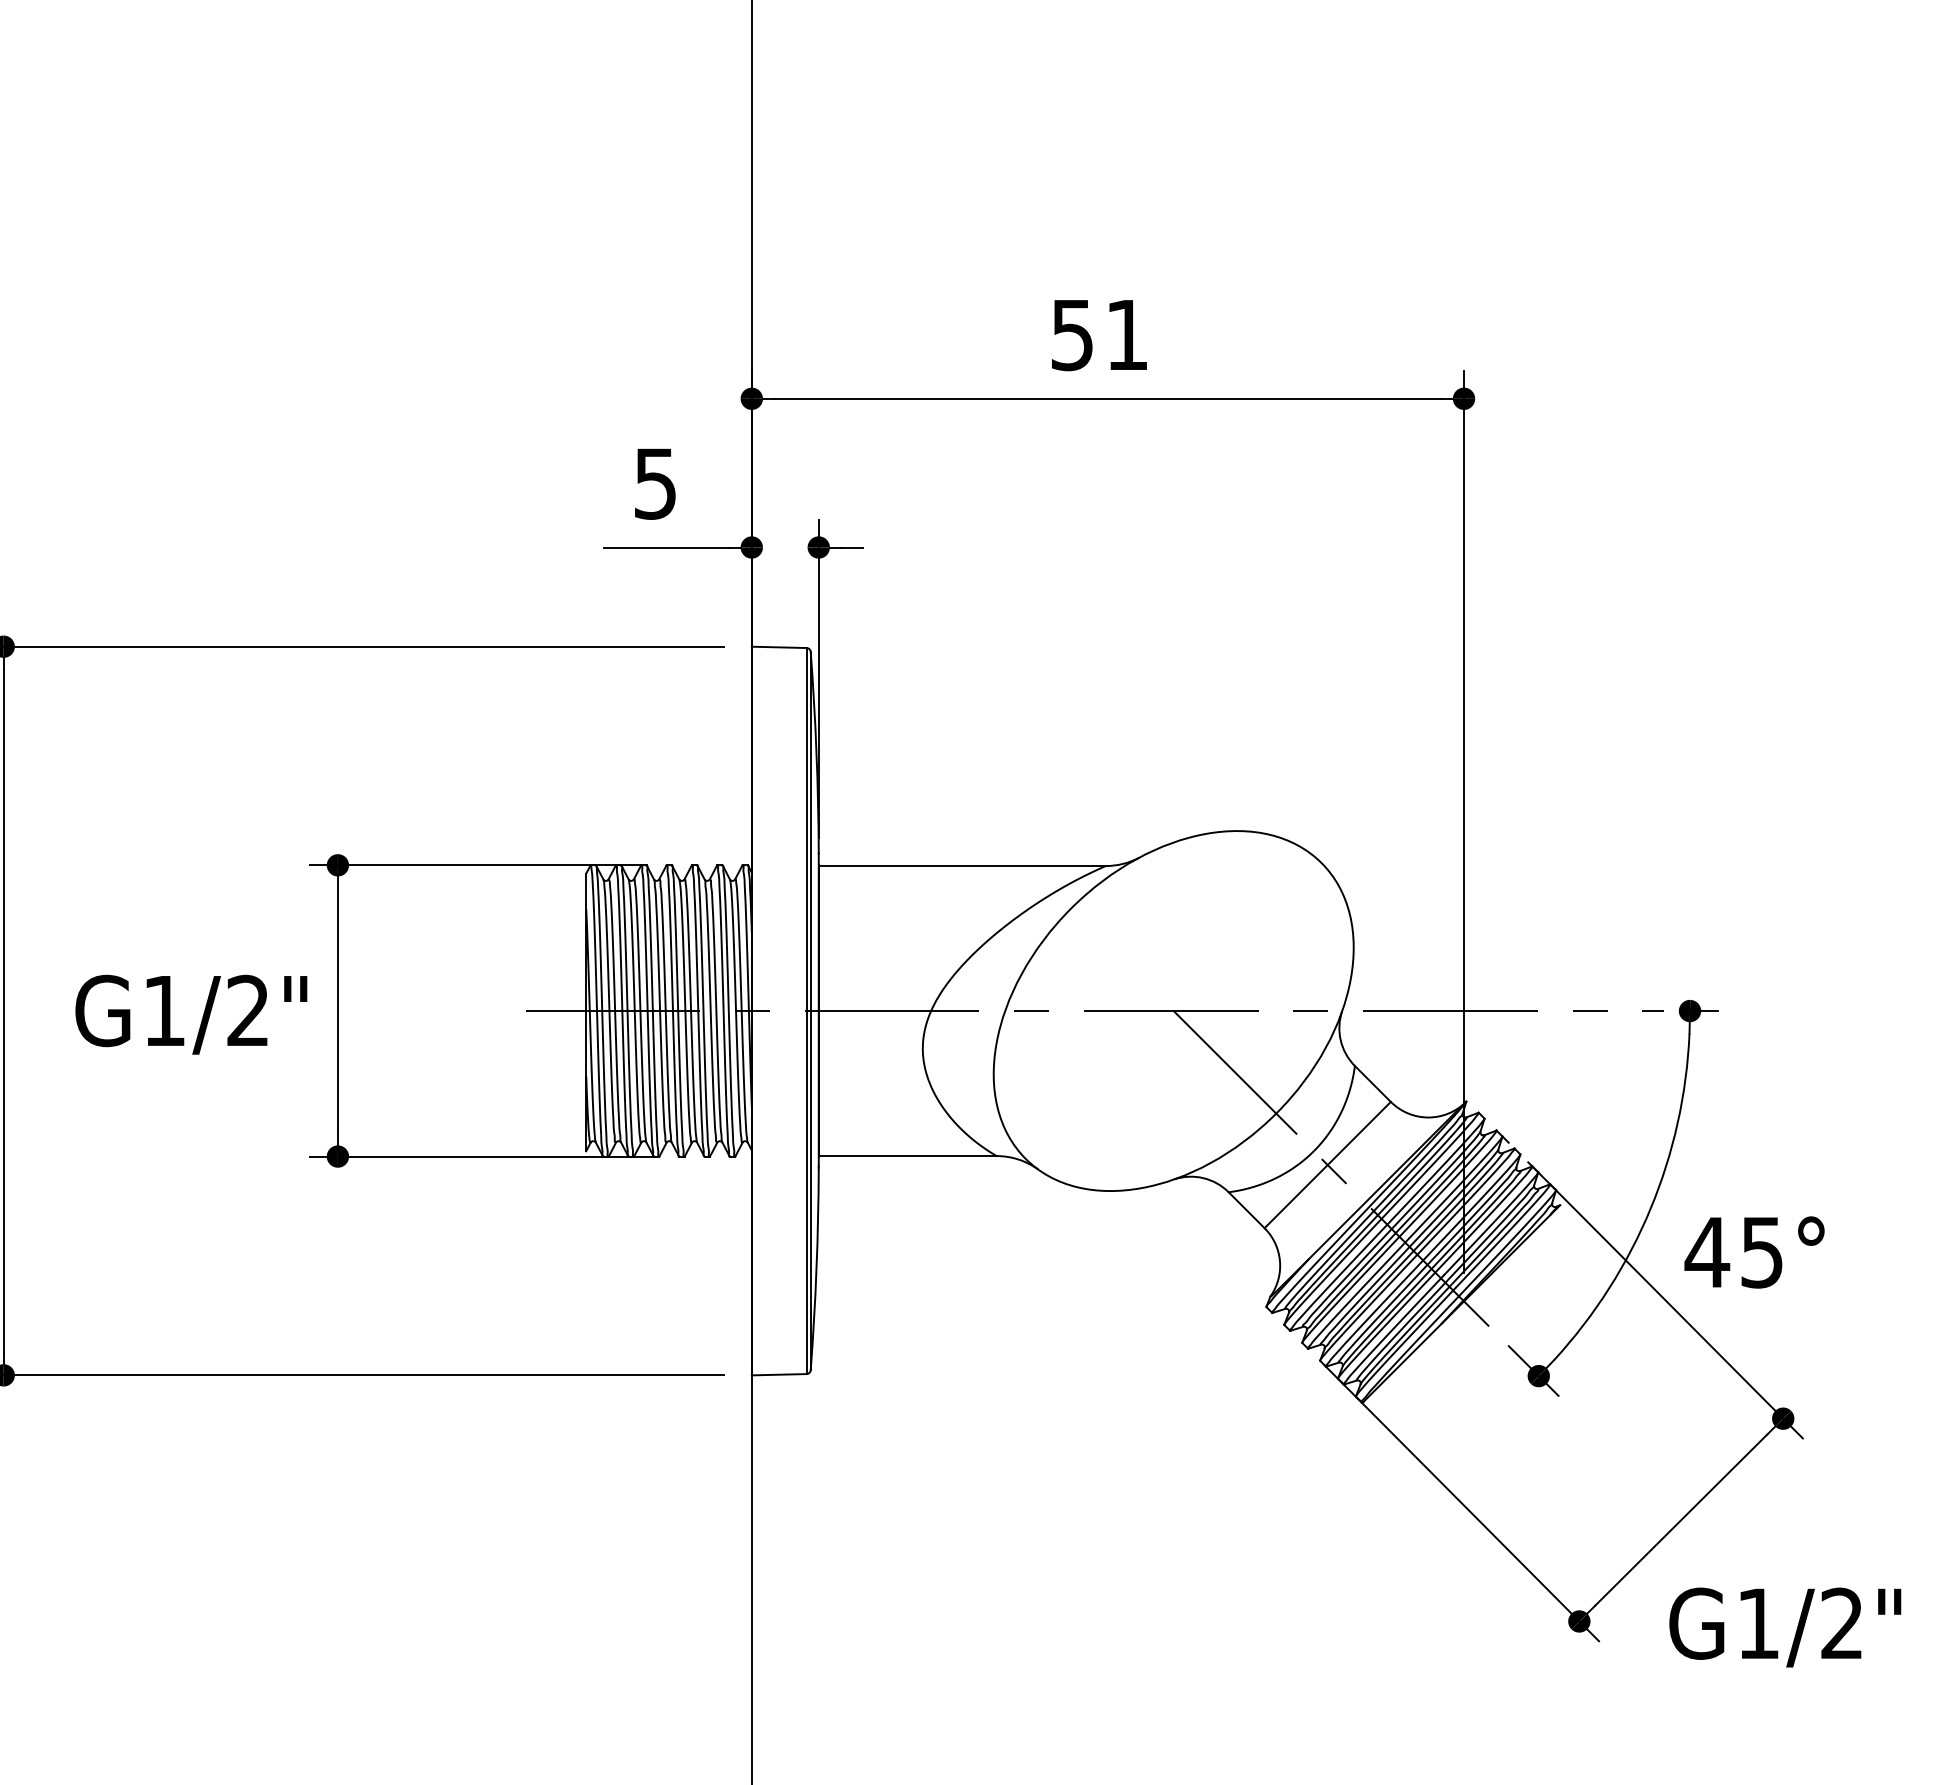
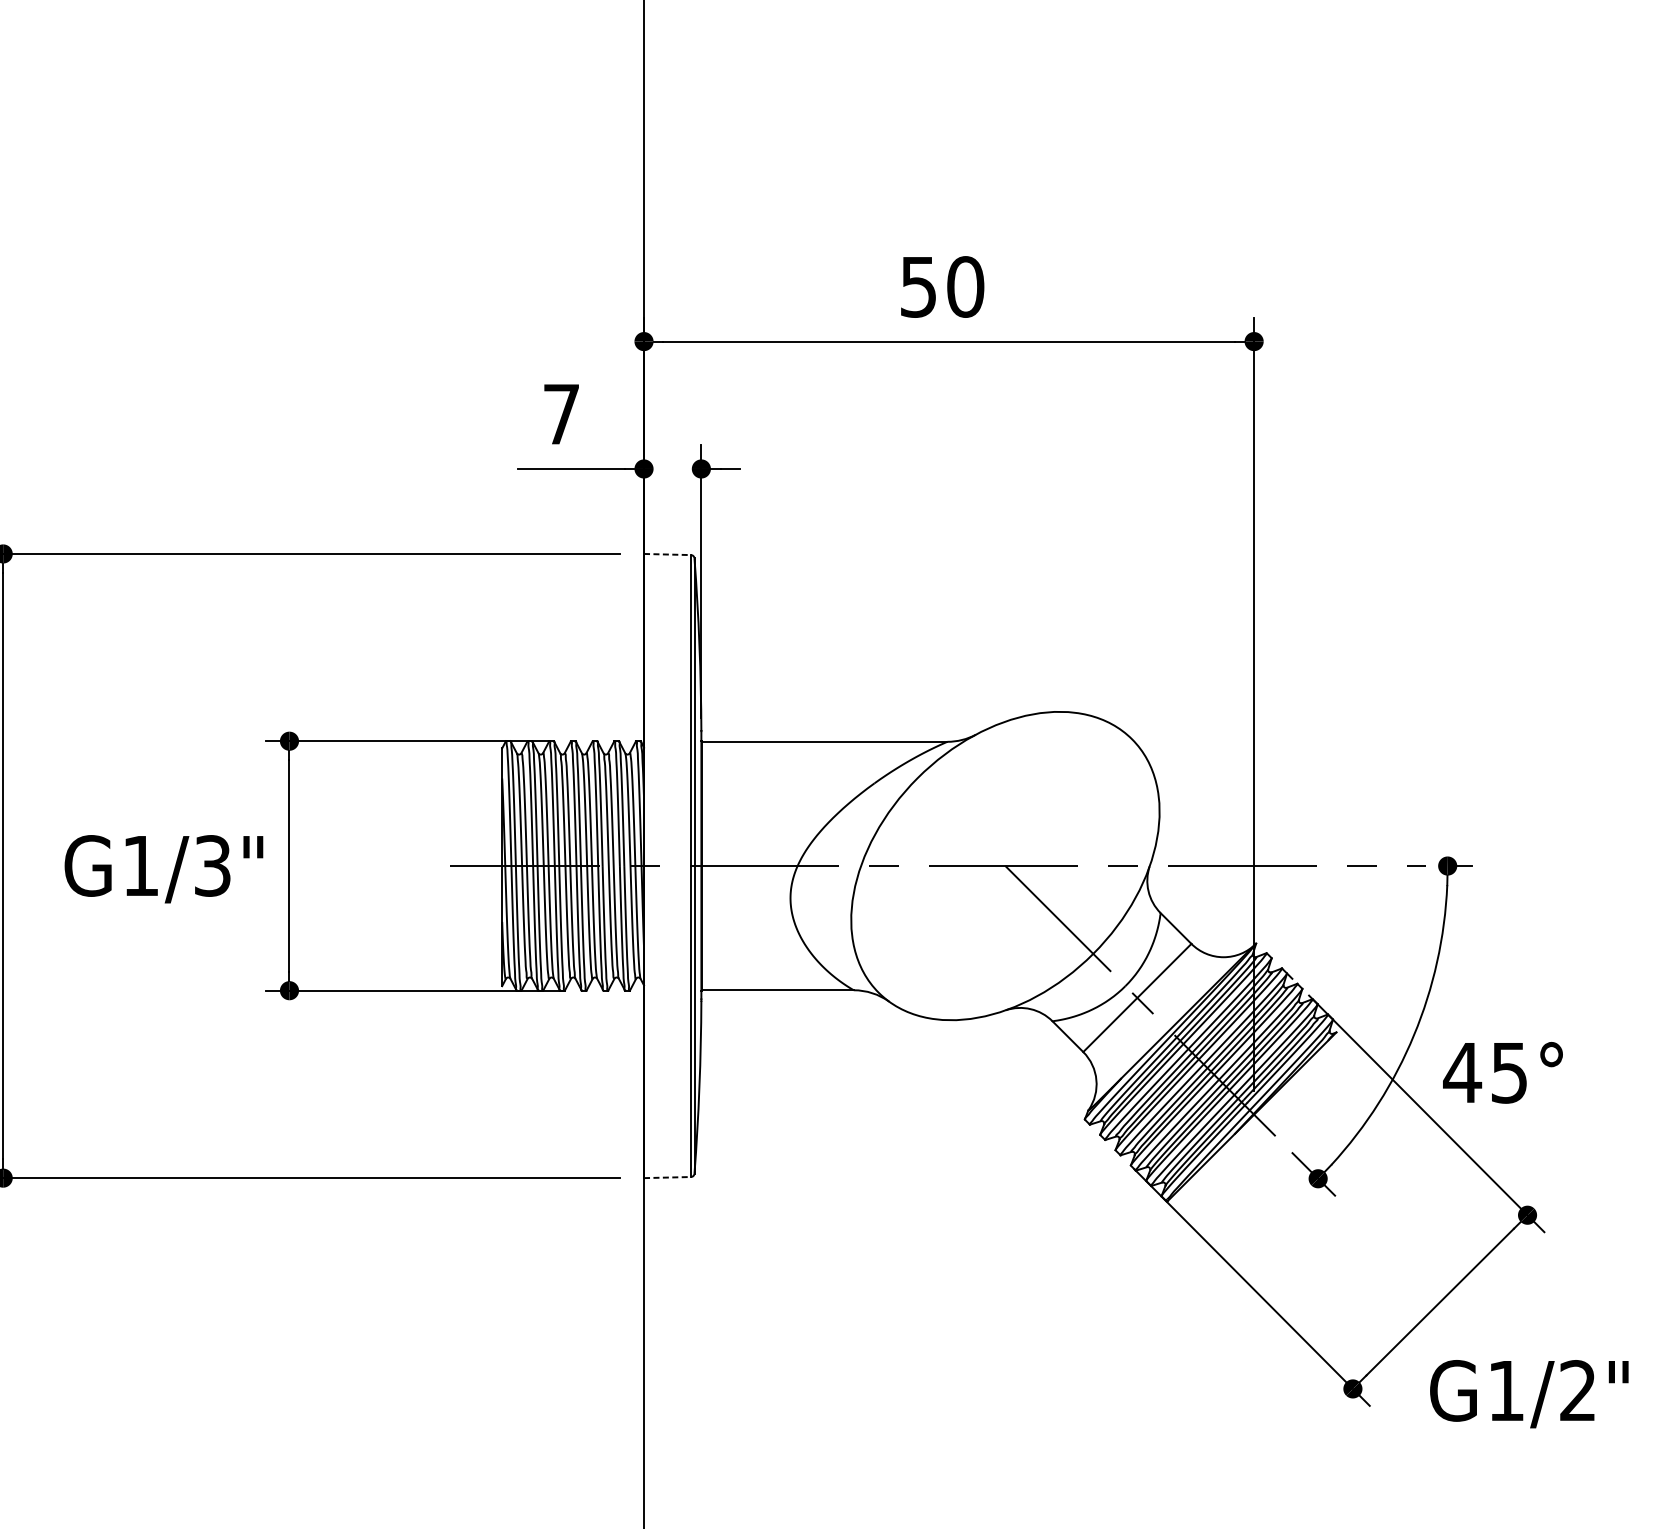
text: (1127, 335) -> (965, 287), 51 -> 50
text: (655, 483) -> (561, 414), 5 -> 7
line: (779, 647) -> (667, 554), solid -> dashed
text: (247, 1011) -> (212, 866), G1/2" -> G1/3"
line: (779, 1374) -> (667, 1177), solid -> dashed

